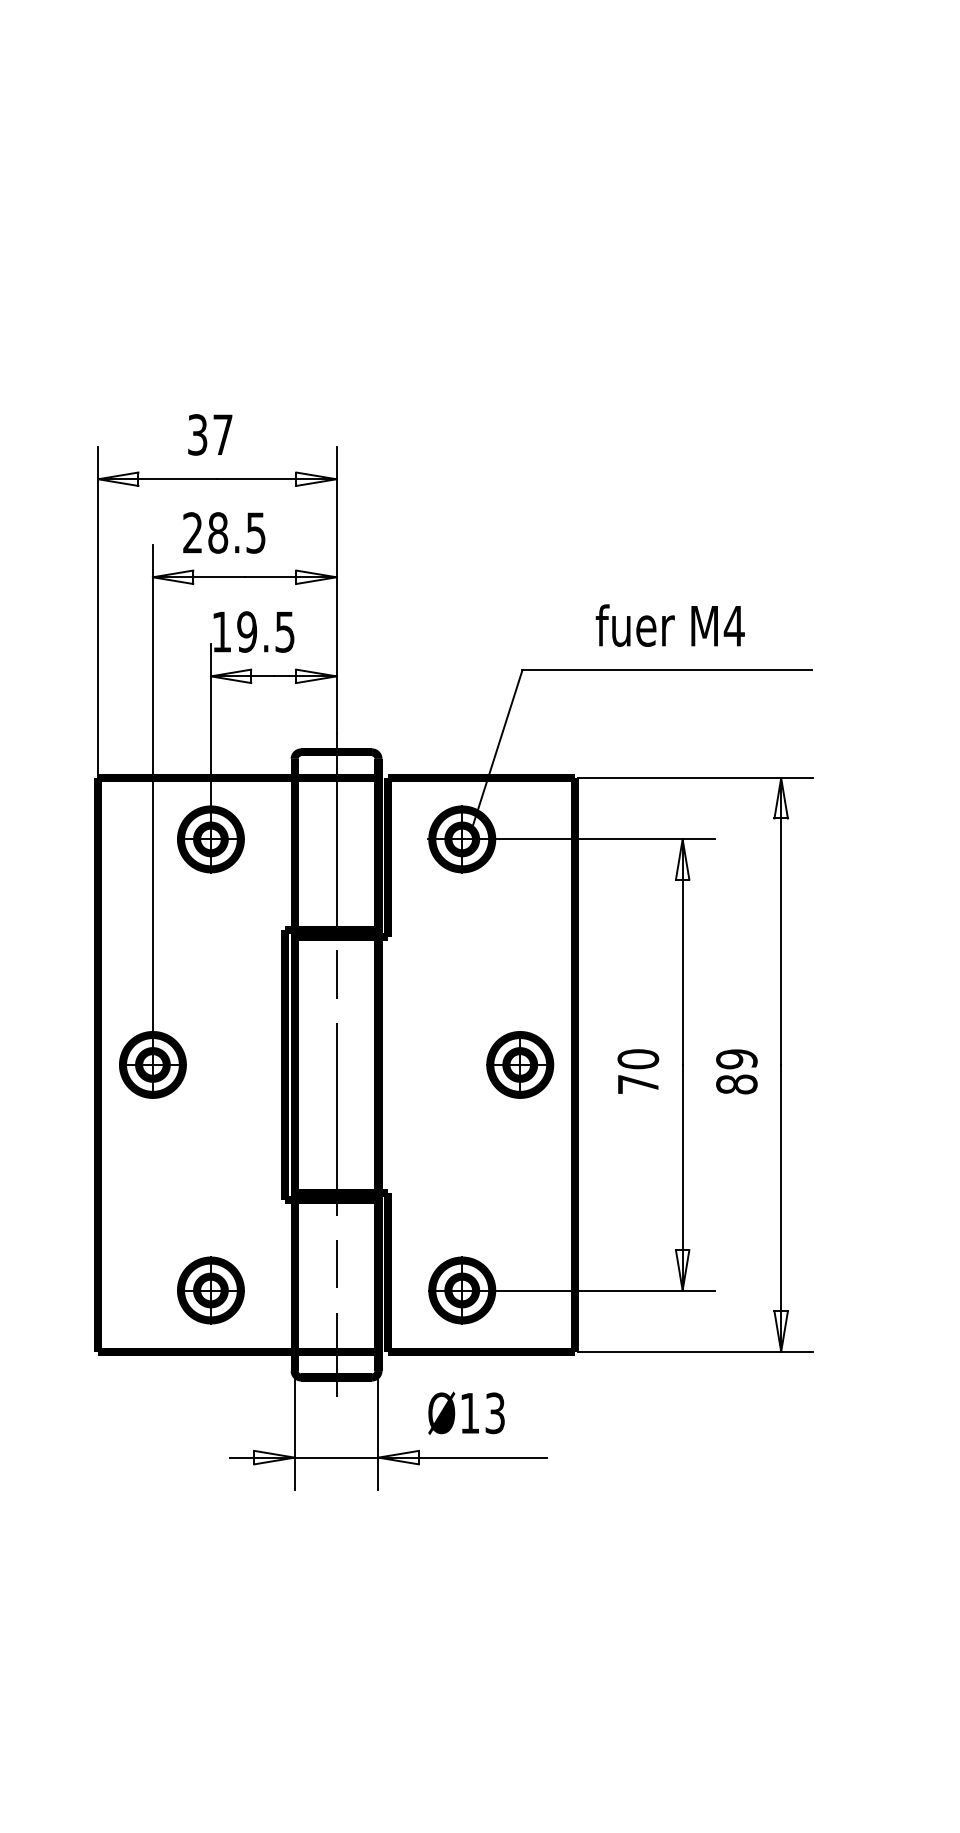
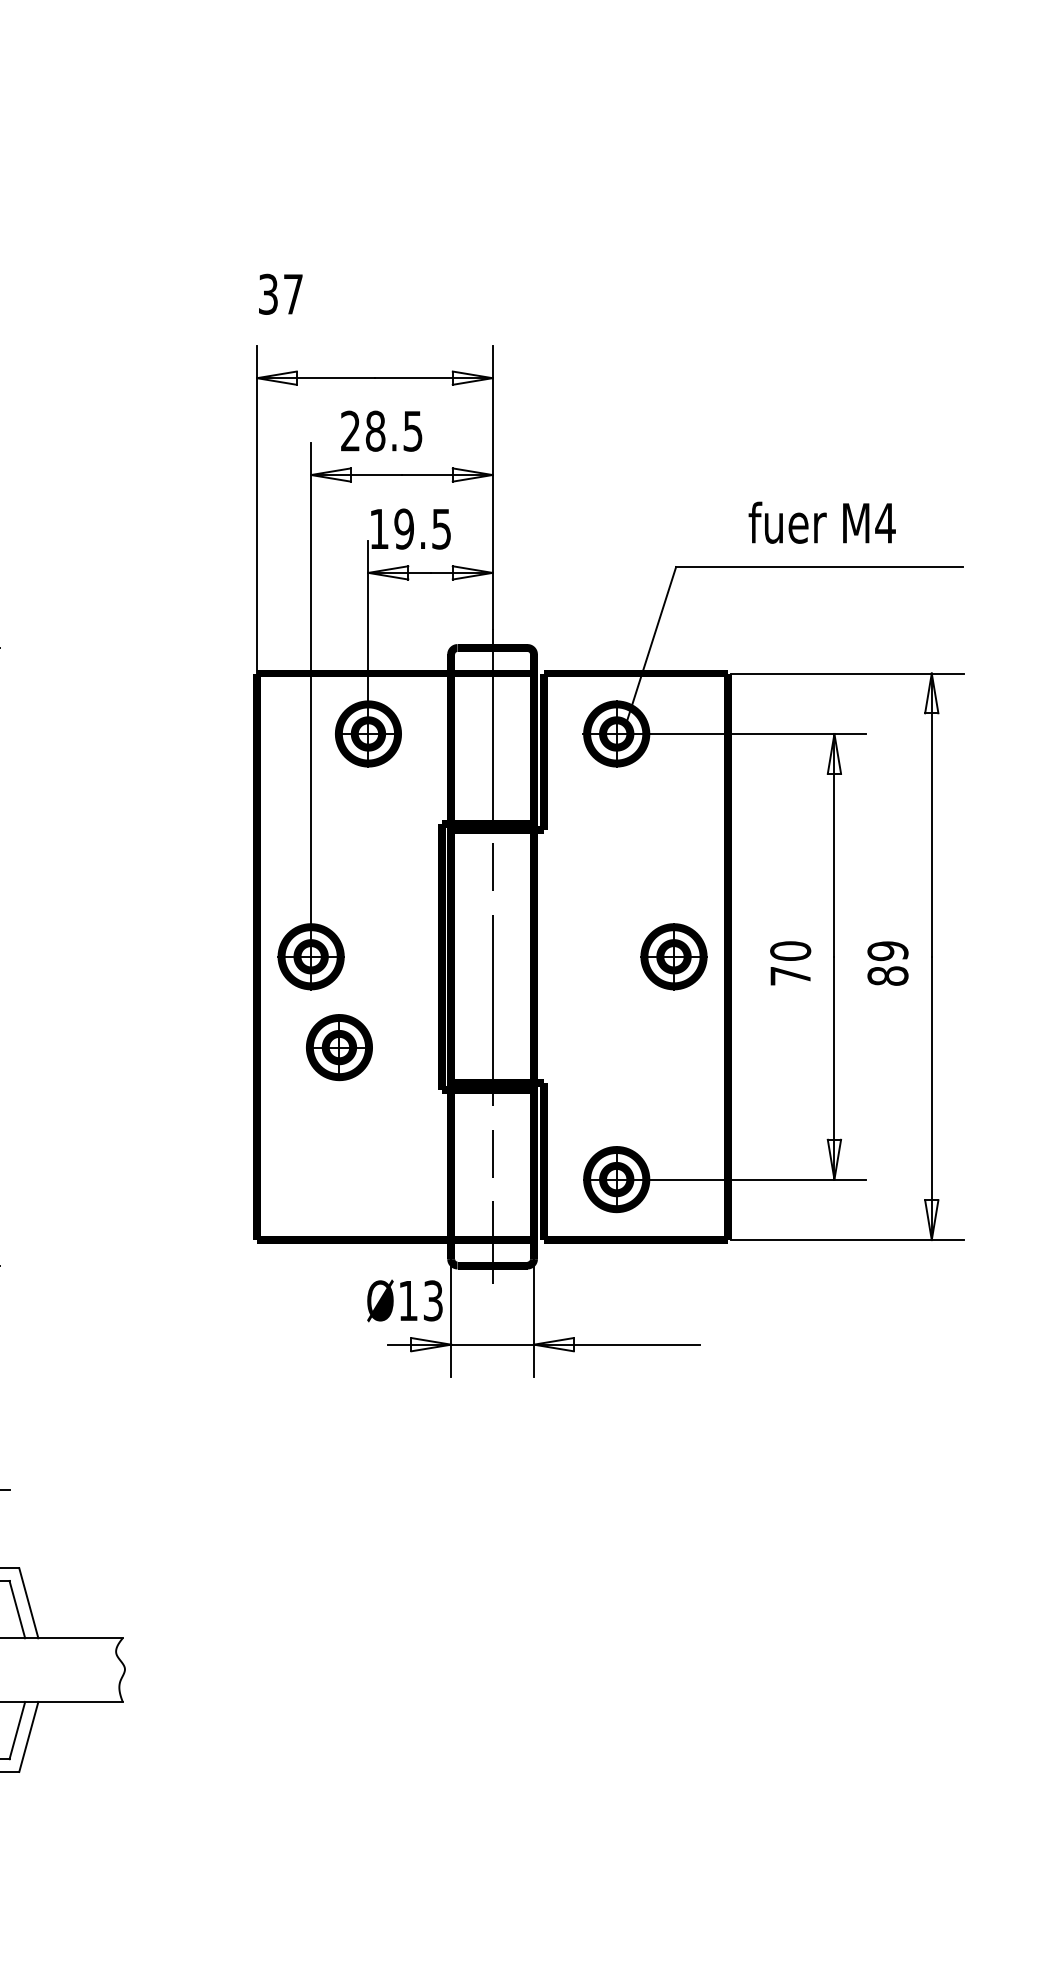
text: (209, 434) -> (280, 293), moved
part: (210, 1290) -> (339, 1047), moved
text: (466, 1412) -> (404, 1300), moved

